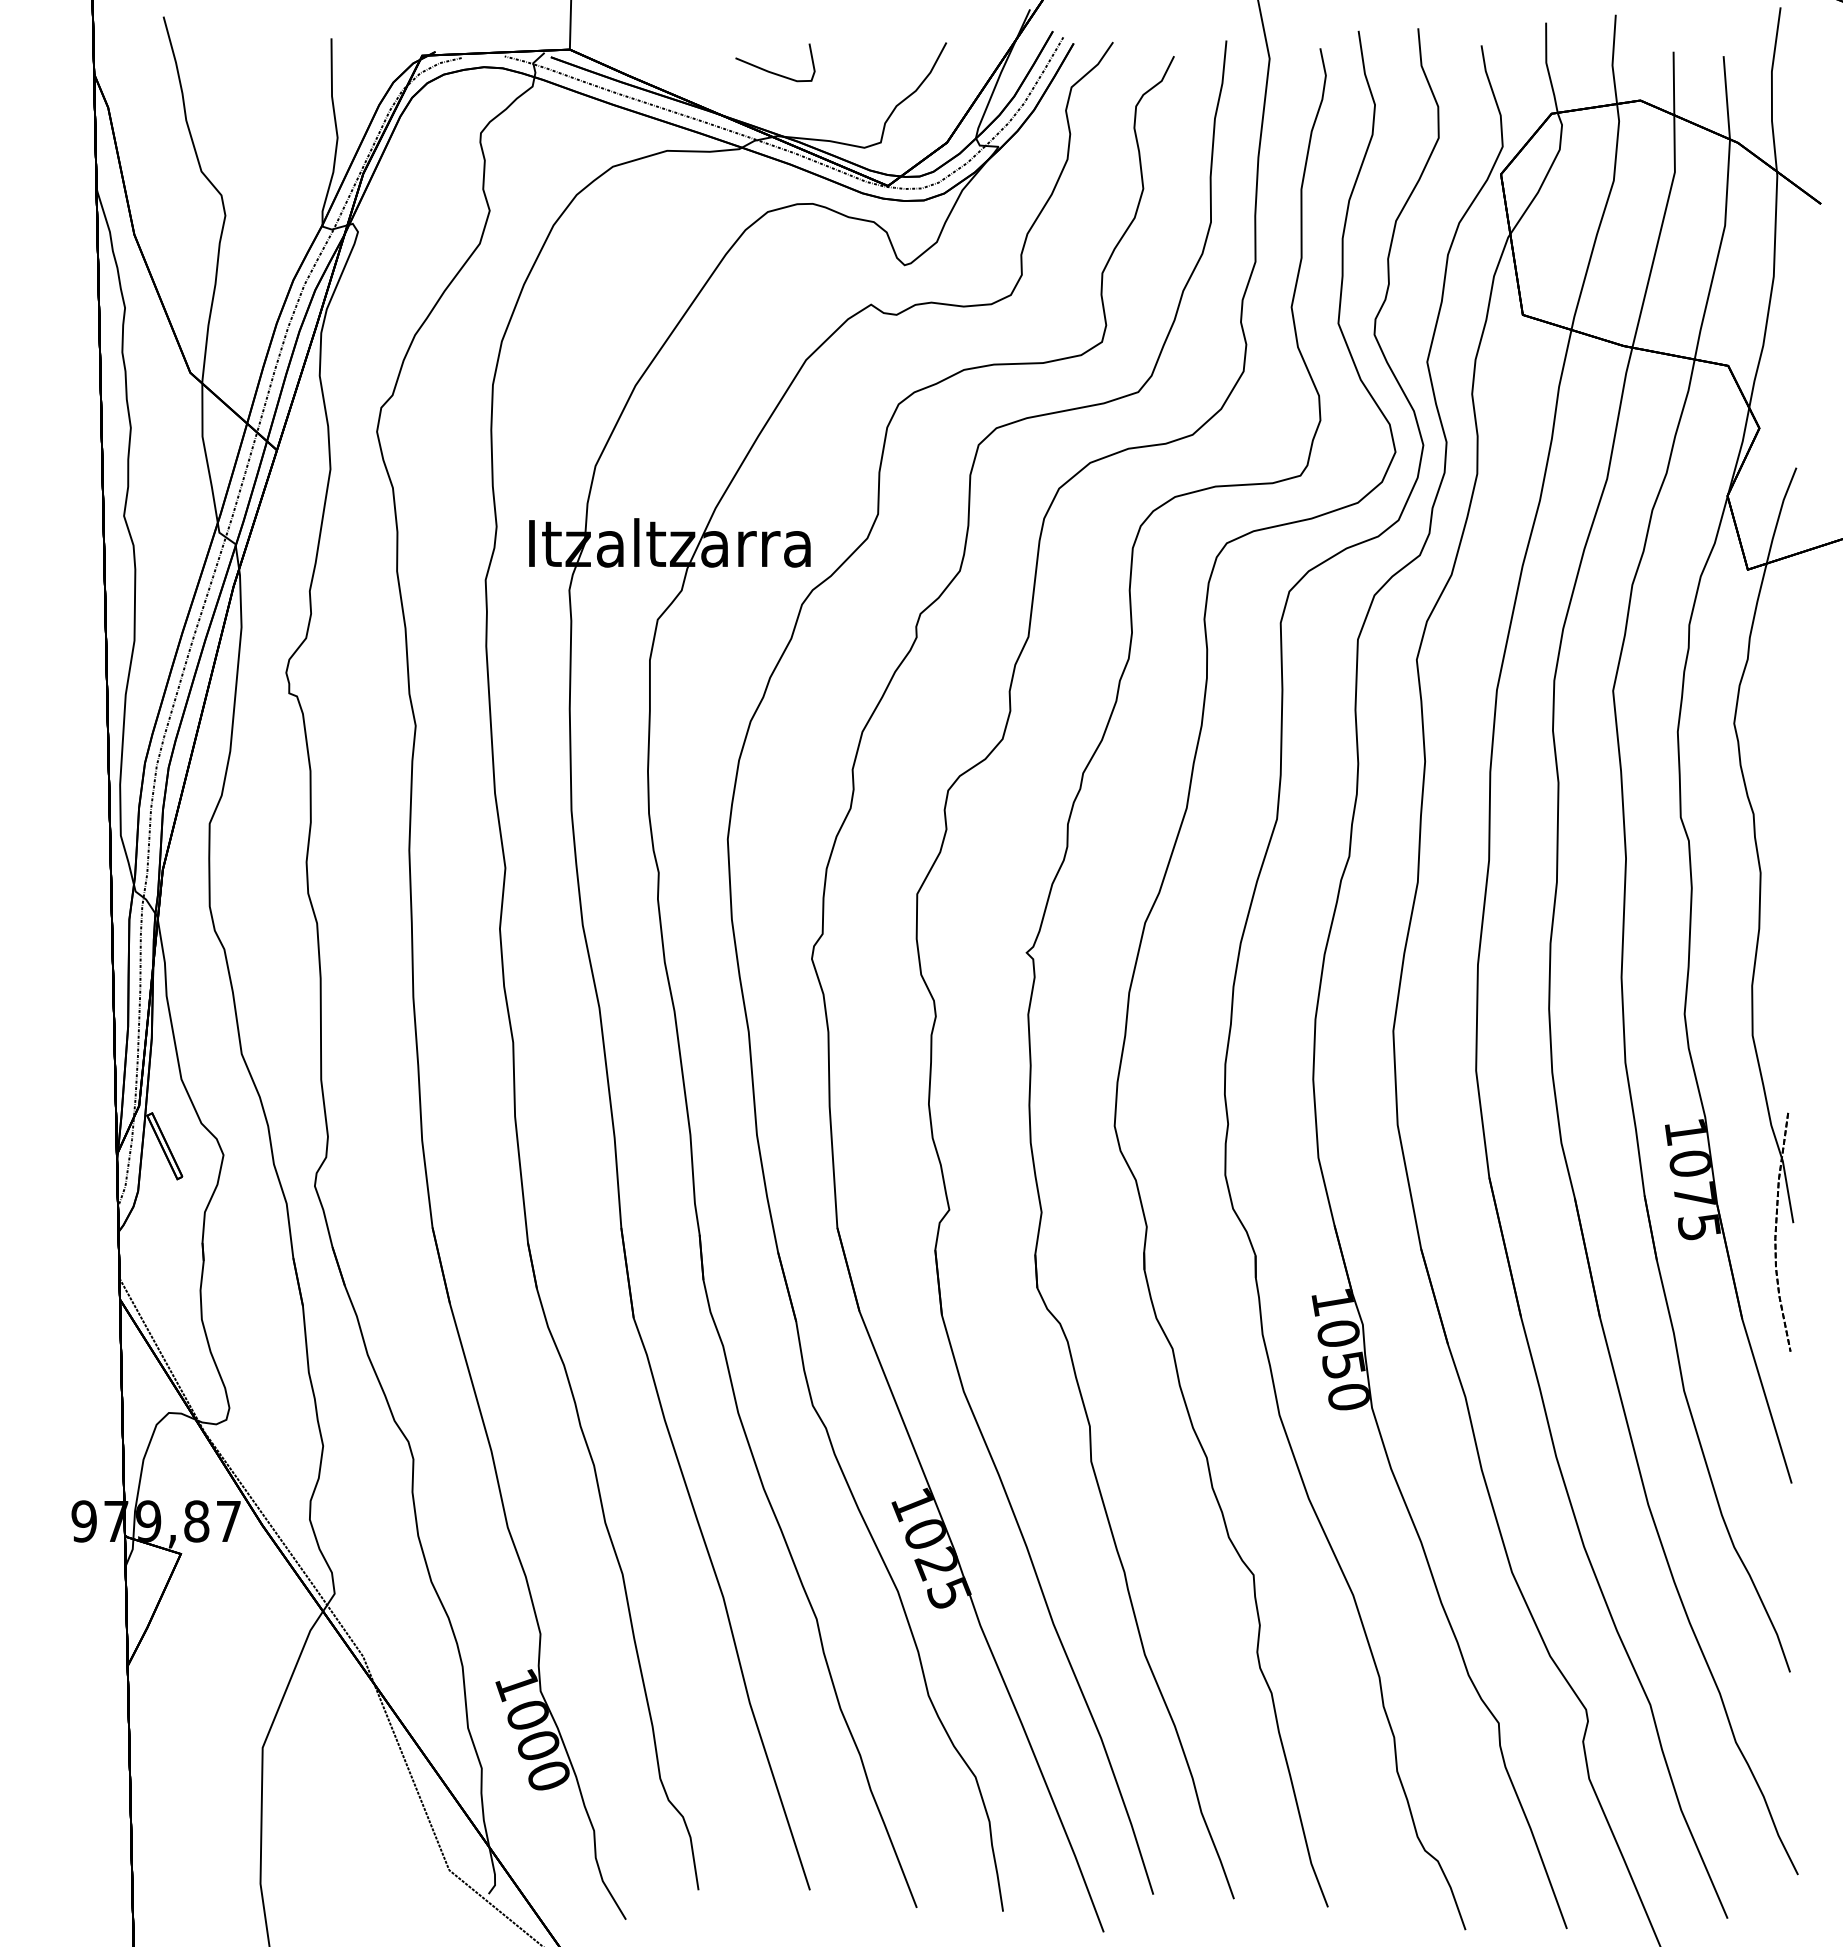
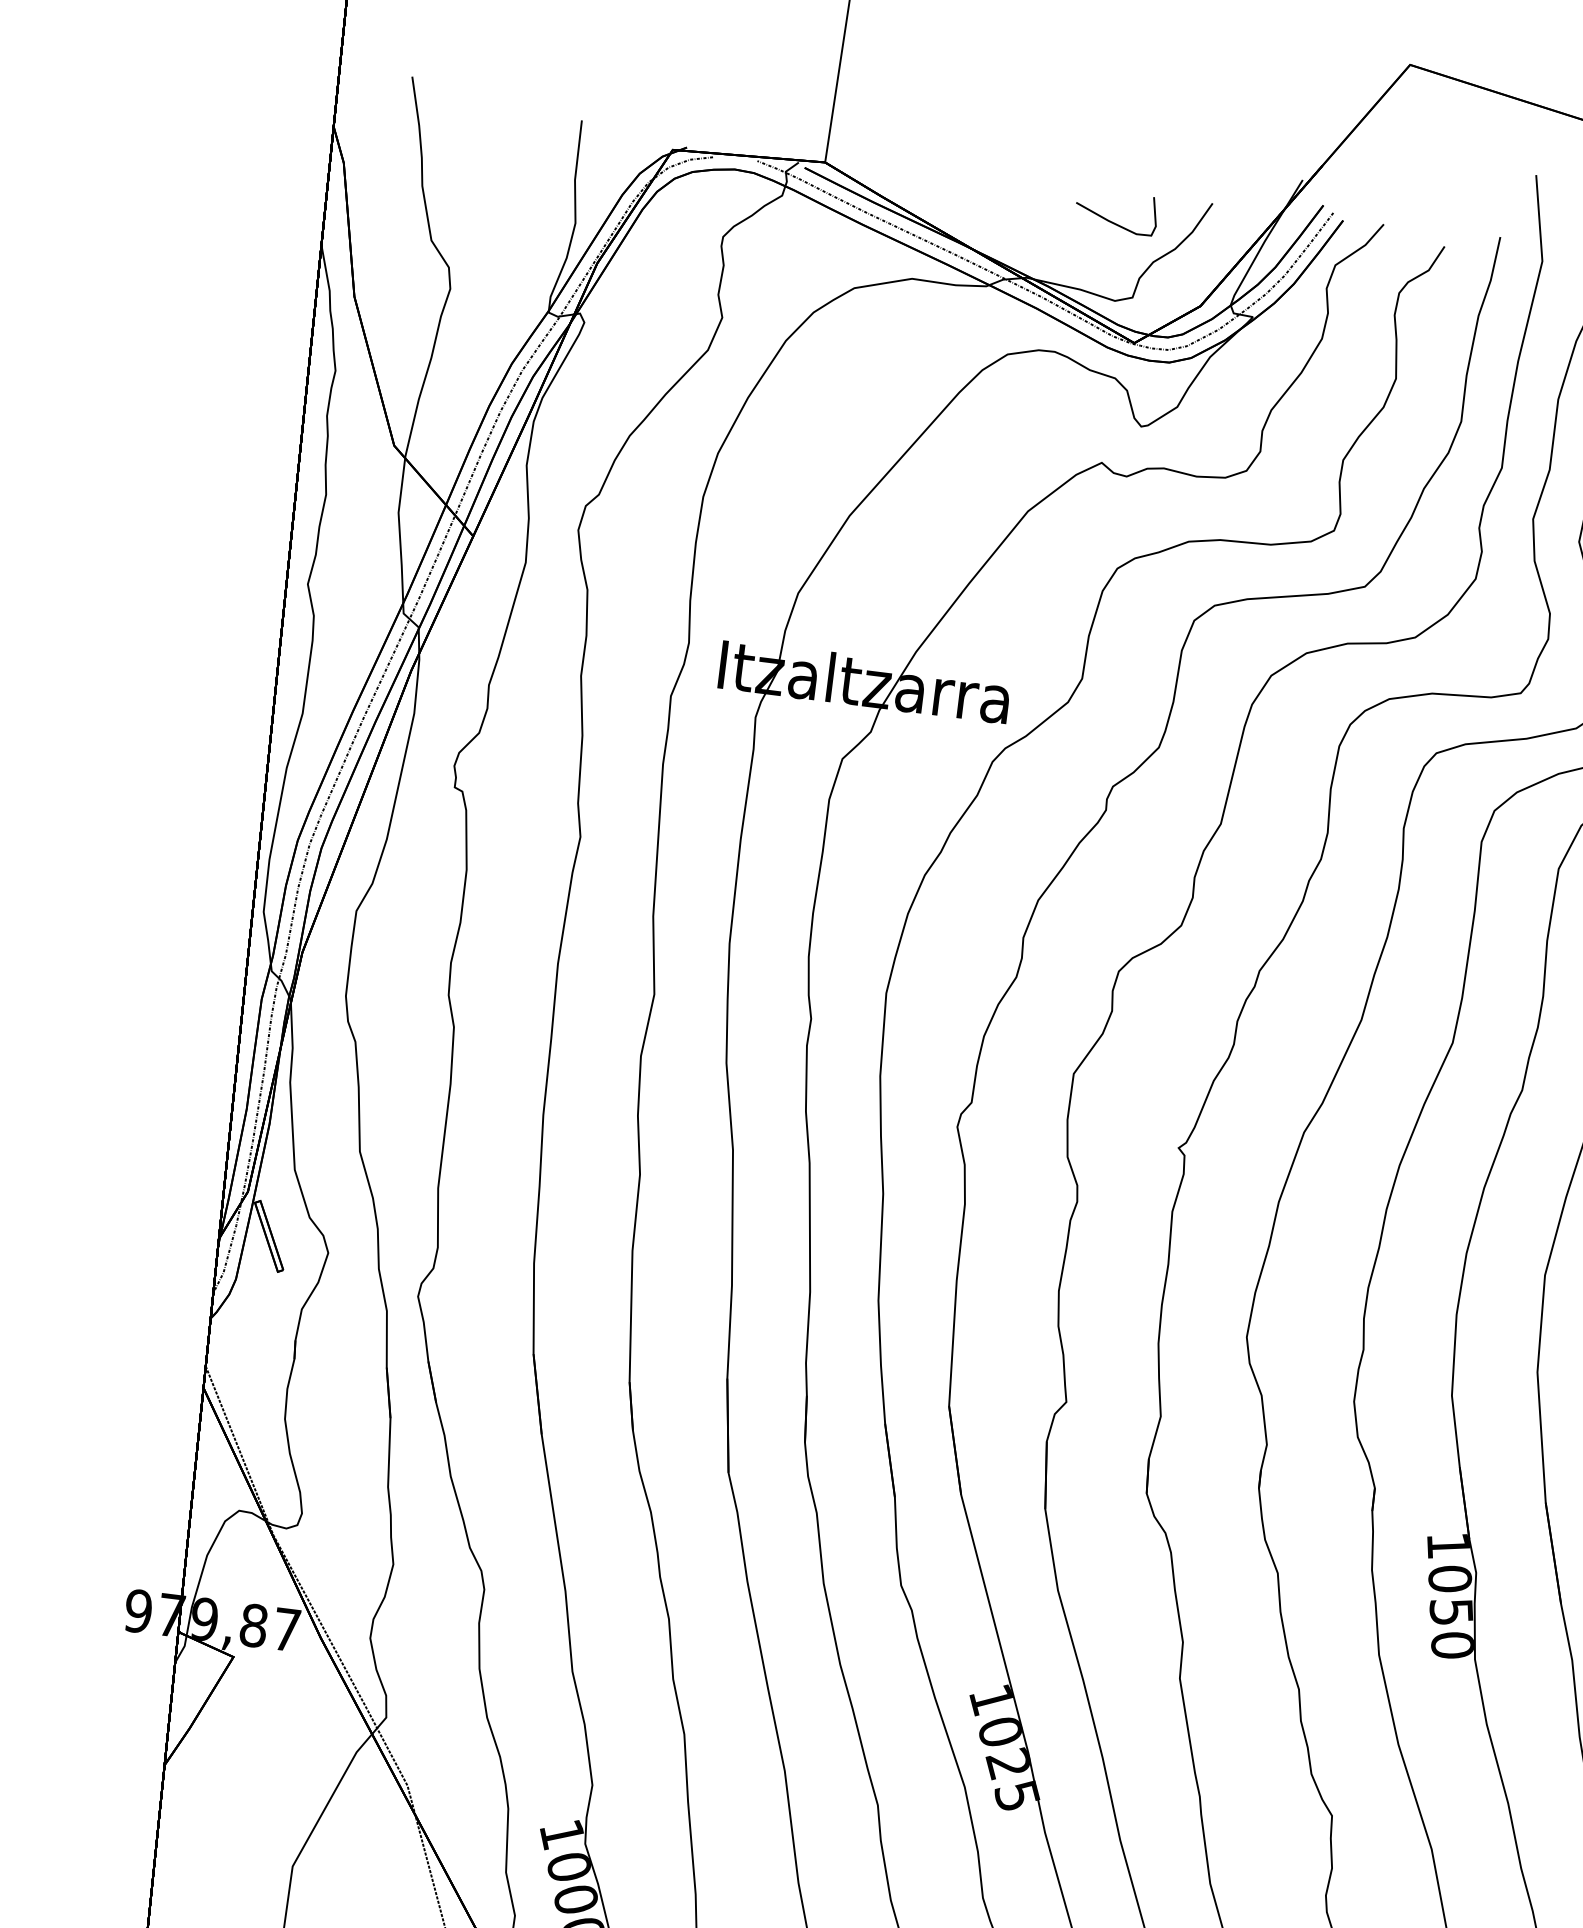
curve: (771, 71) -> (1111, 220), moved

